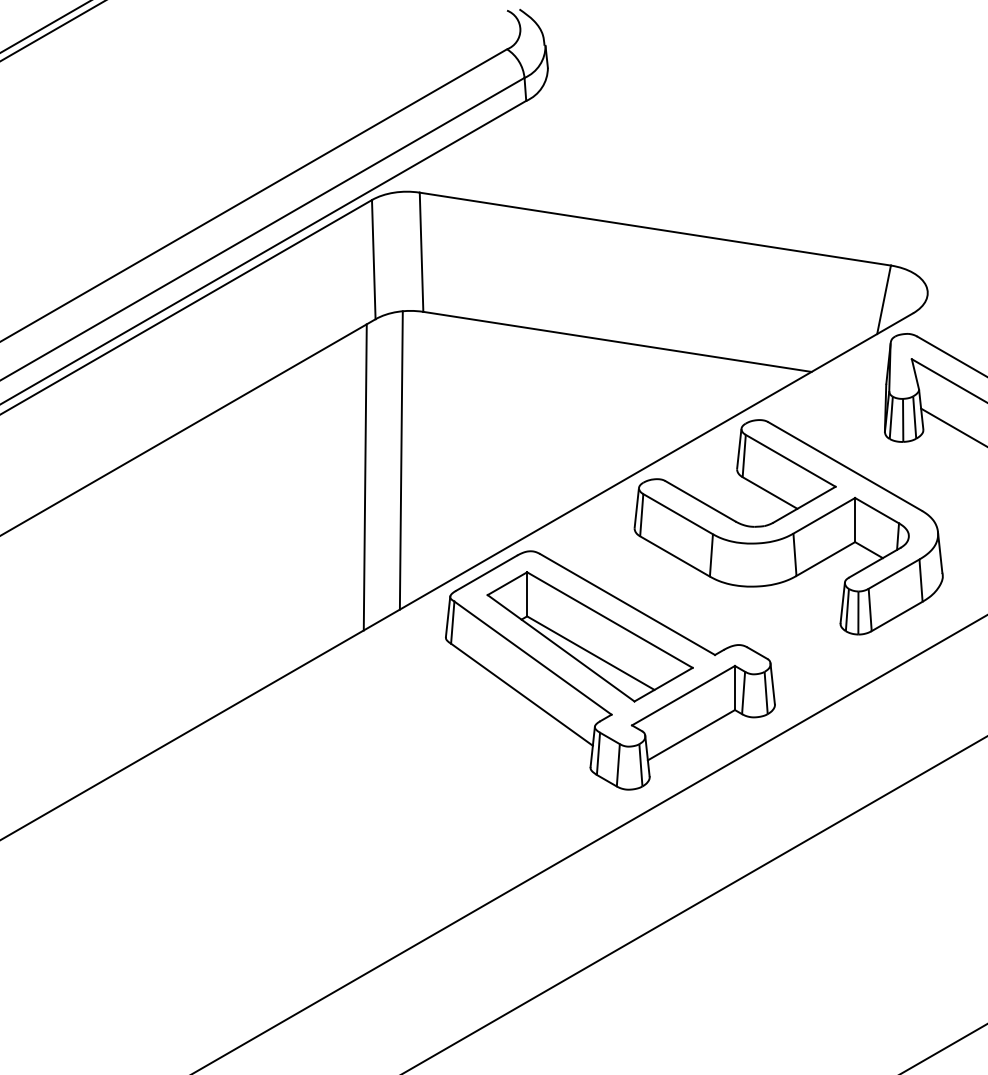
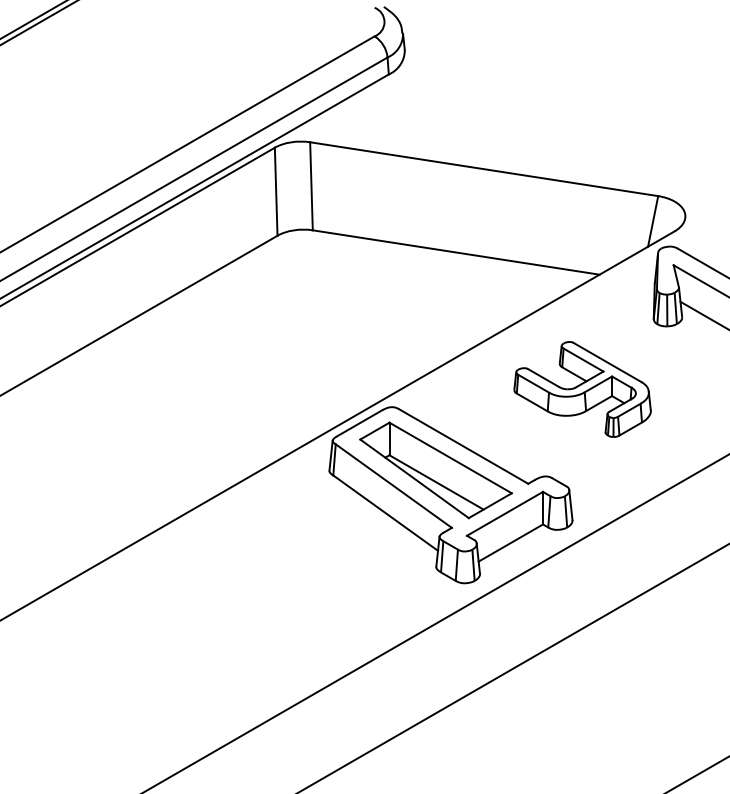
line: (400, 460) -> (295, 340), removed
line: (364, 477) -> (269, 352), removed
part: (788, 527) -> (582, 389), size x0.6

